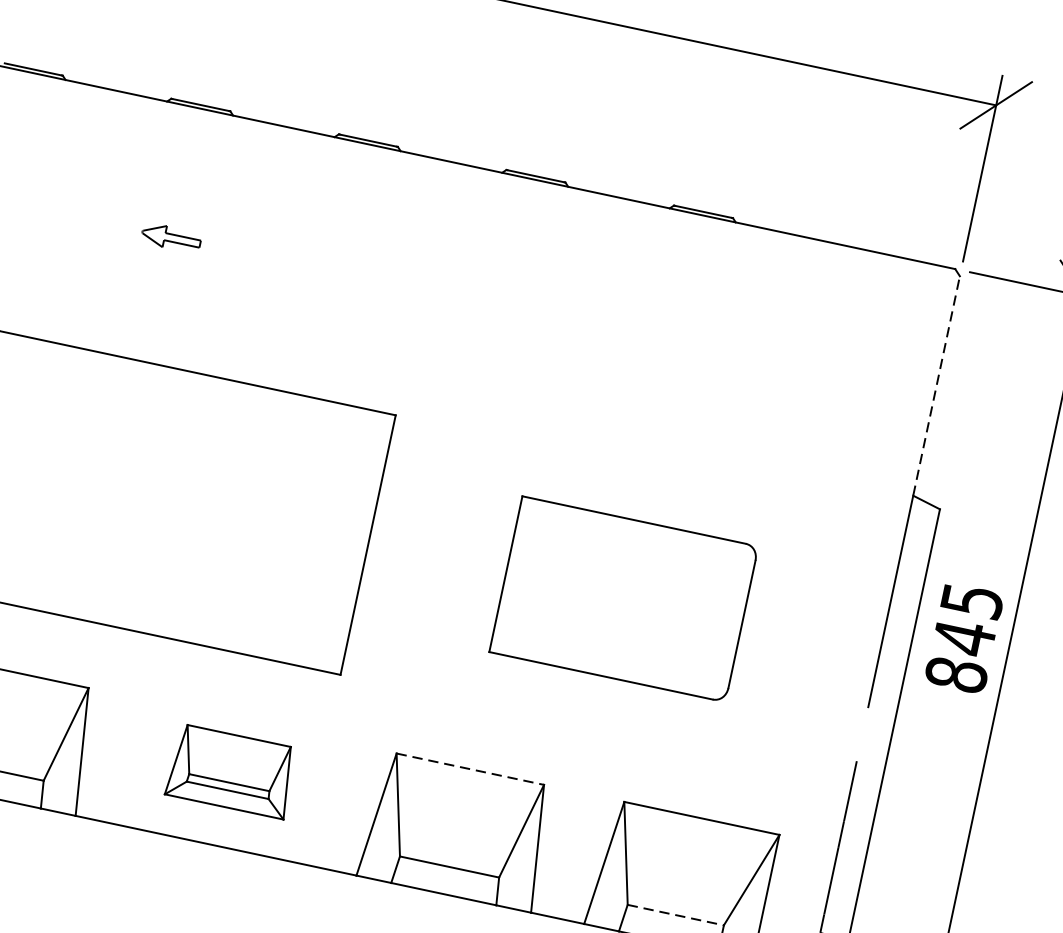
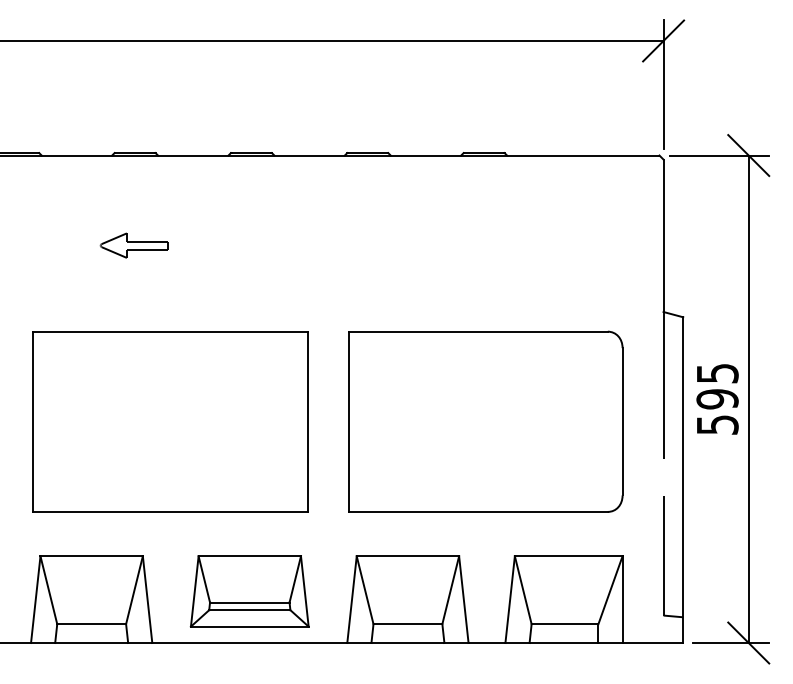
part: (170, 237) -> (133, 245), size x1.67
line: (936, 385) -> (663, 235), dashed -> solid
part: (623, 598) -> (485, 421), size x1.67
text: (960, 655) -> (717, 411), 845 -> 595
line: (471, 769) -> (408, 556), dashed -> solid
part: (231, 771) -> (249, 591), size x1.43
line: (676, 915) -> (565, 624), dashed -> solid

